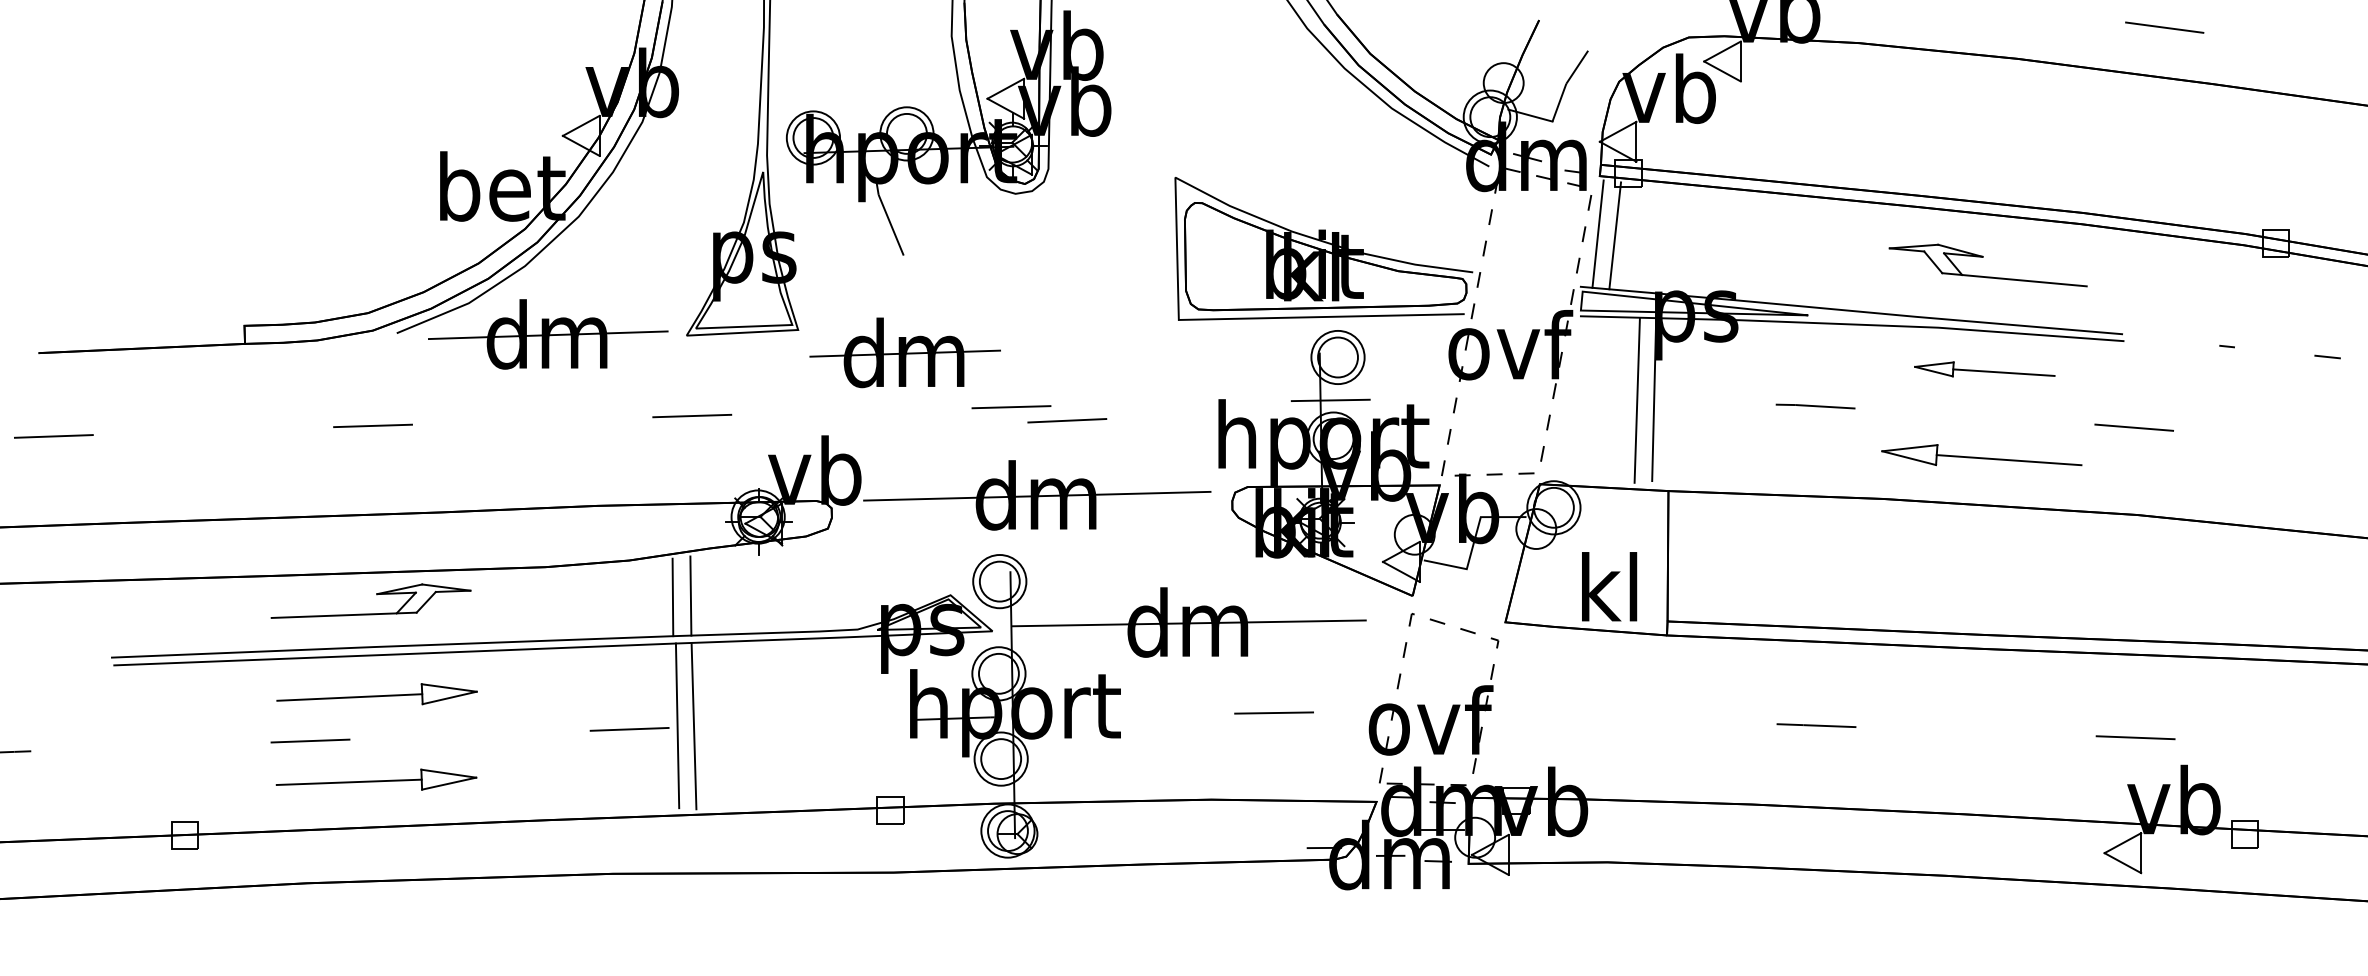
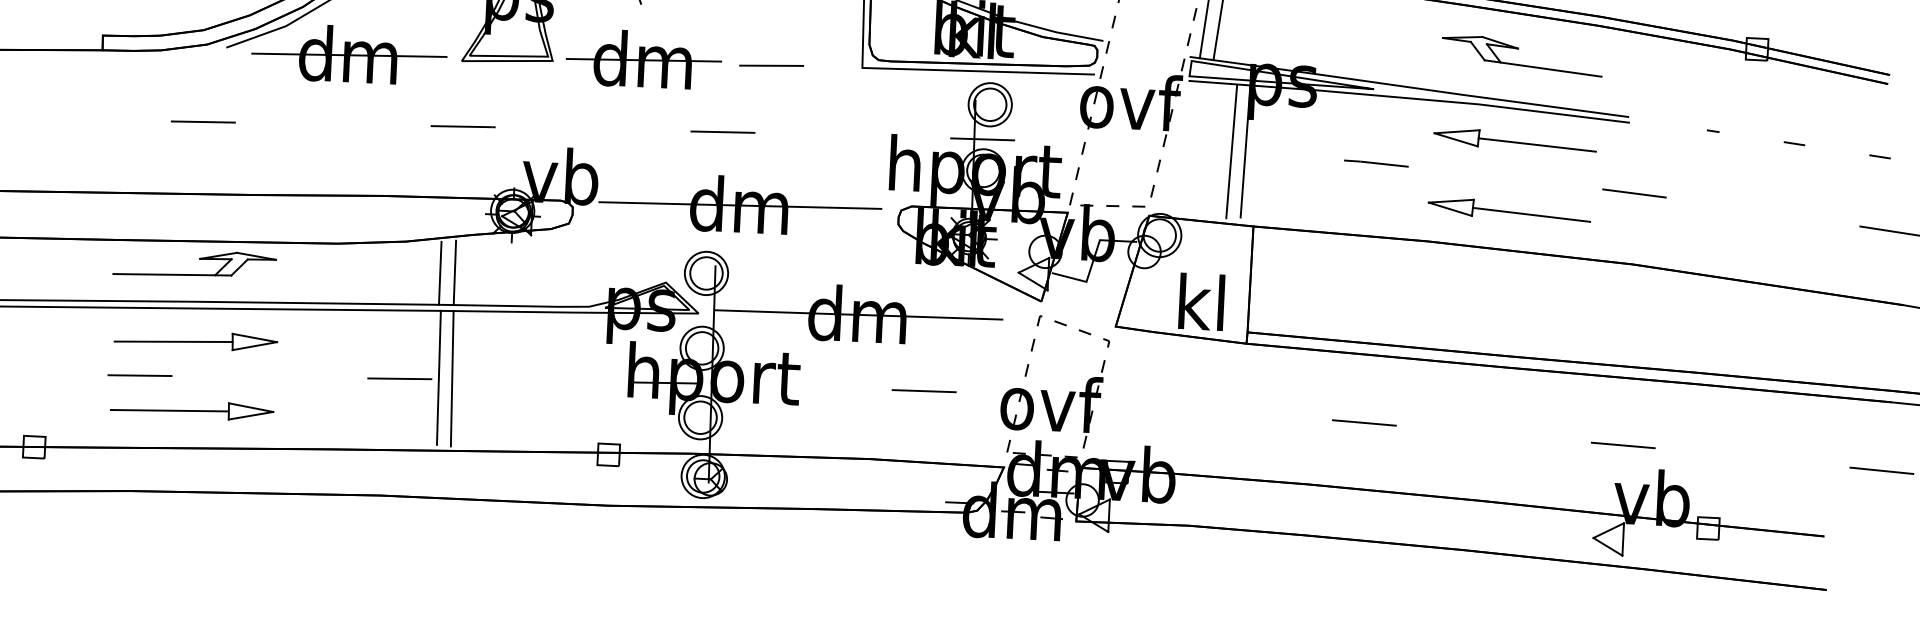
part: (904, 352) -> (643, 59), moved
part: (1984, 369) -> (1515, 140), size x1.43
line: (1067, 420) -> (771, 65), moved

